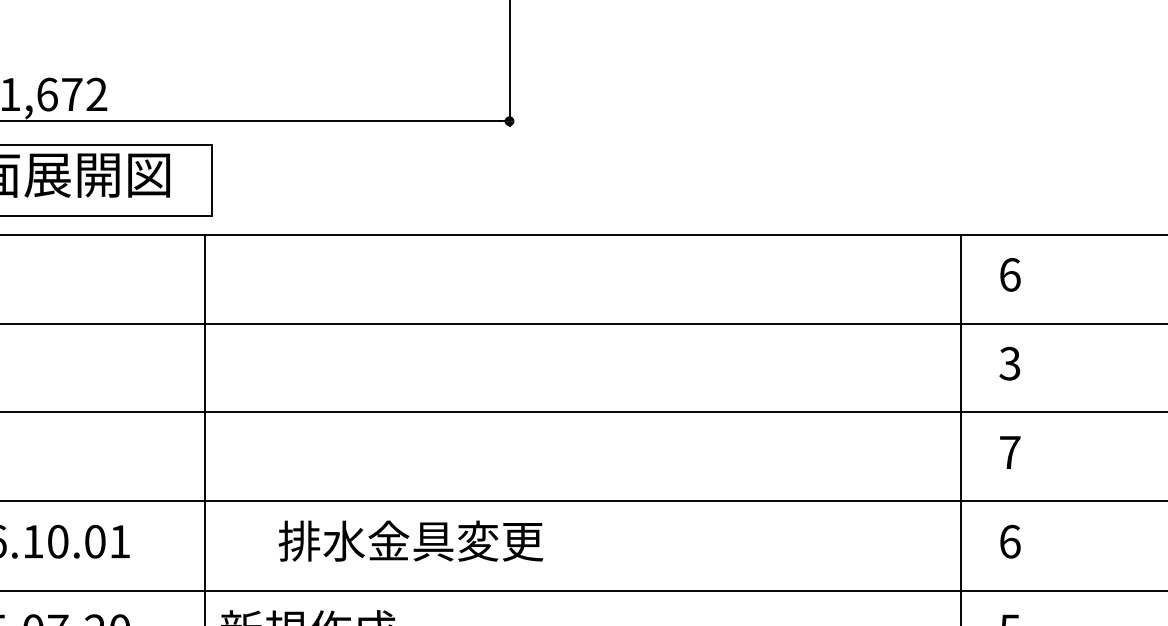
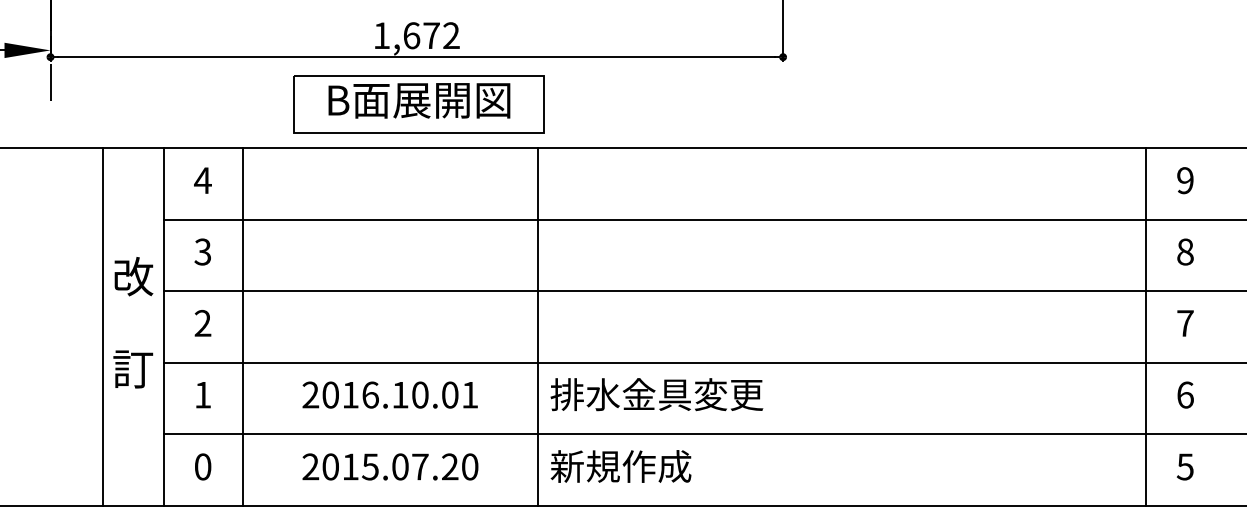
text: (1010, 274) -> (1185, 180), 6 -> 9
text: (1010, 363) -> (1185, 251), 3 -> 8
text: (410, 540) -> (656, 394), moved

